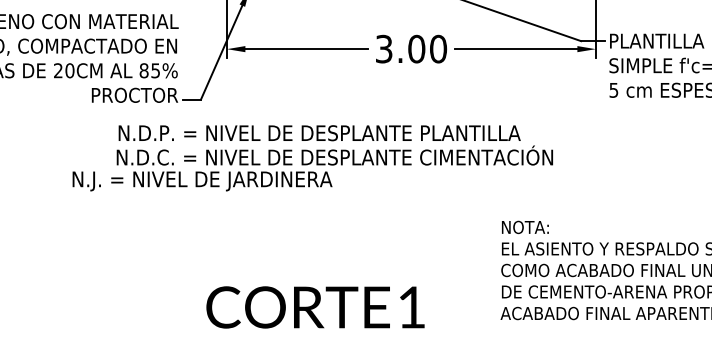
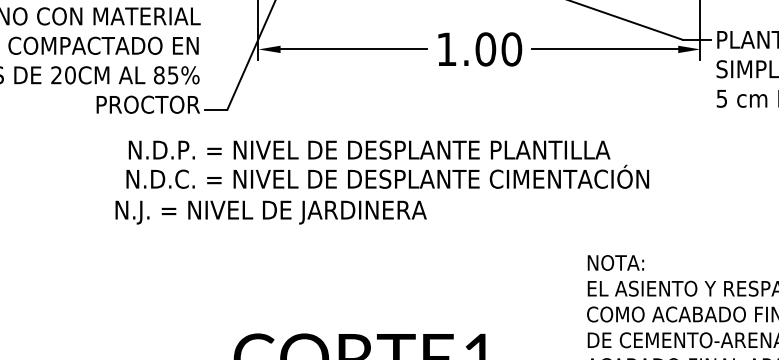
text: (384, 48) -> (447, 48), 3.00 -> 1.00
text: (202, 181) -> (271, 212), moved

